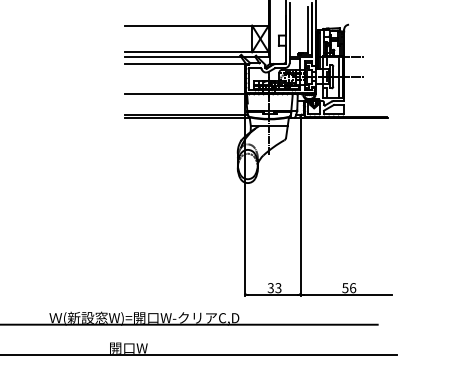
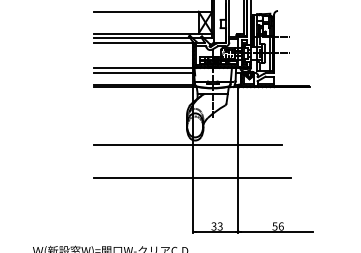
line: (185, 100) -> (144, 72), added
line: (239, 188) -> (188, 144), added
line: (244, 228) -> (192, 177), added

